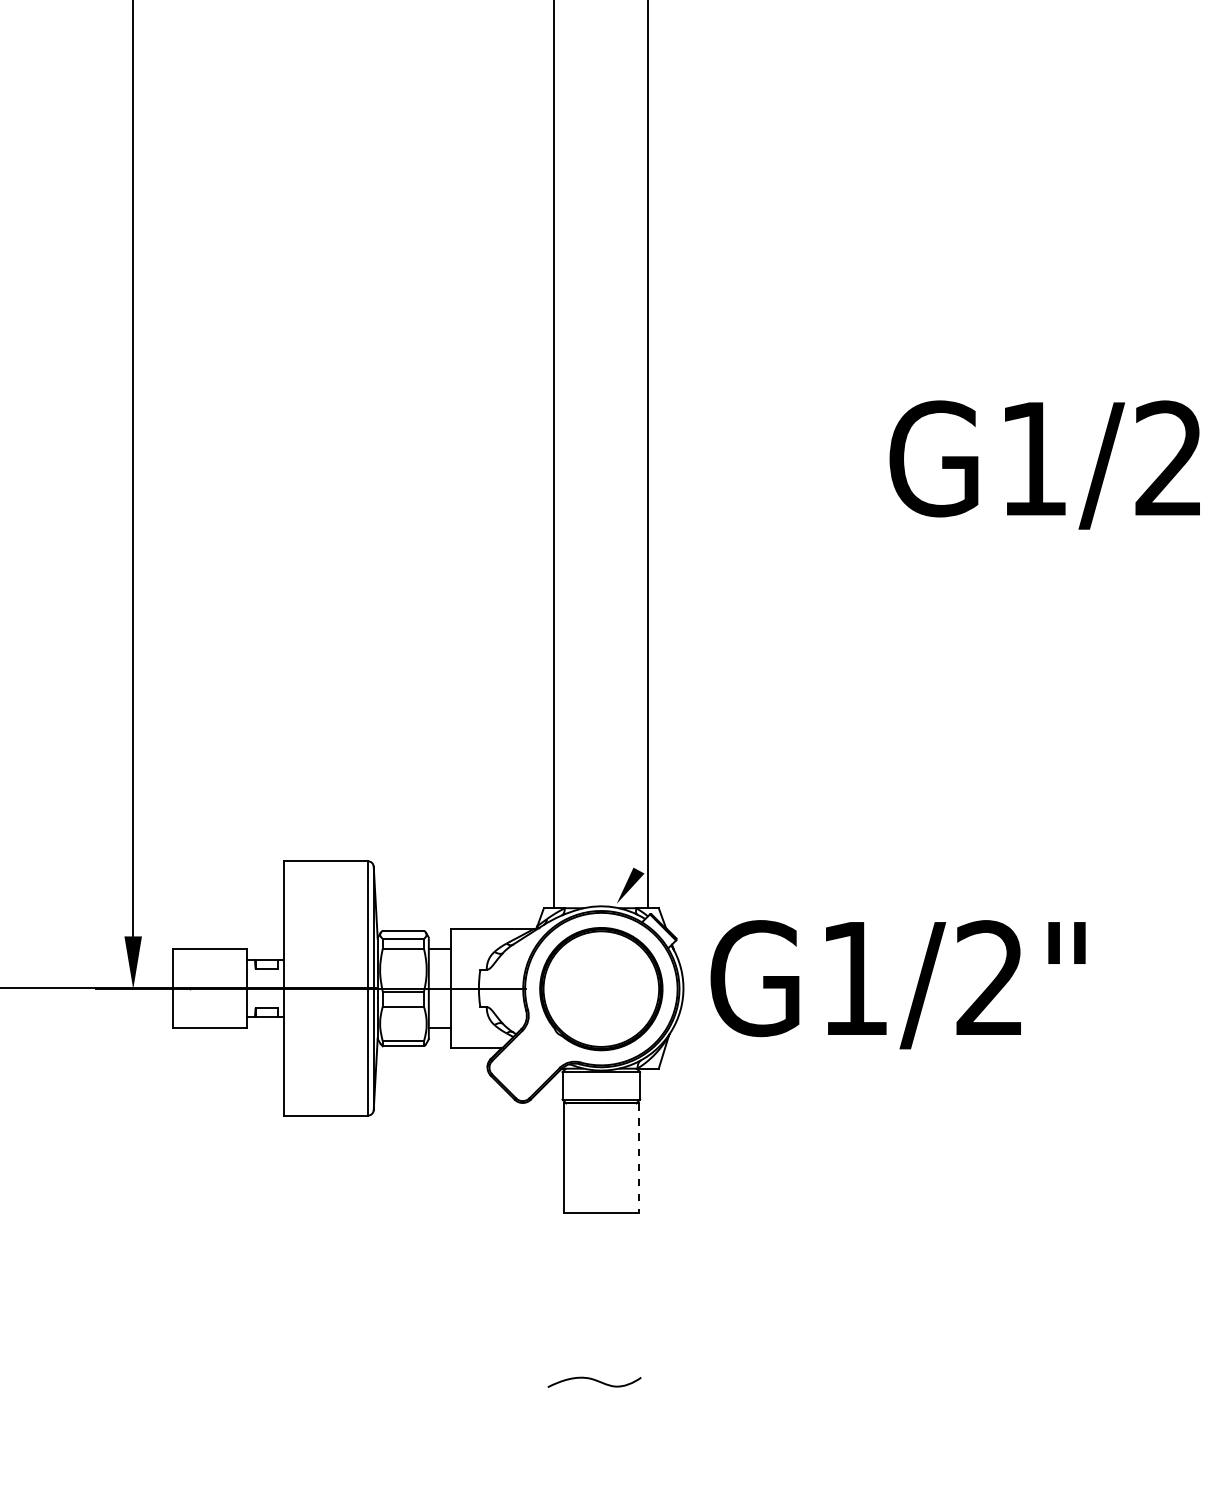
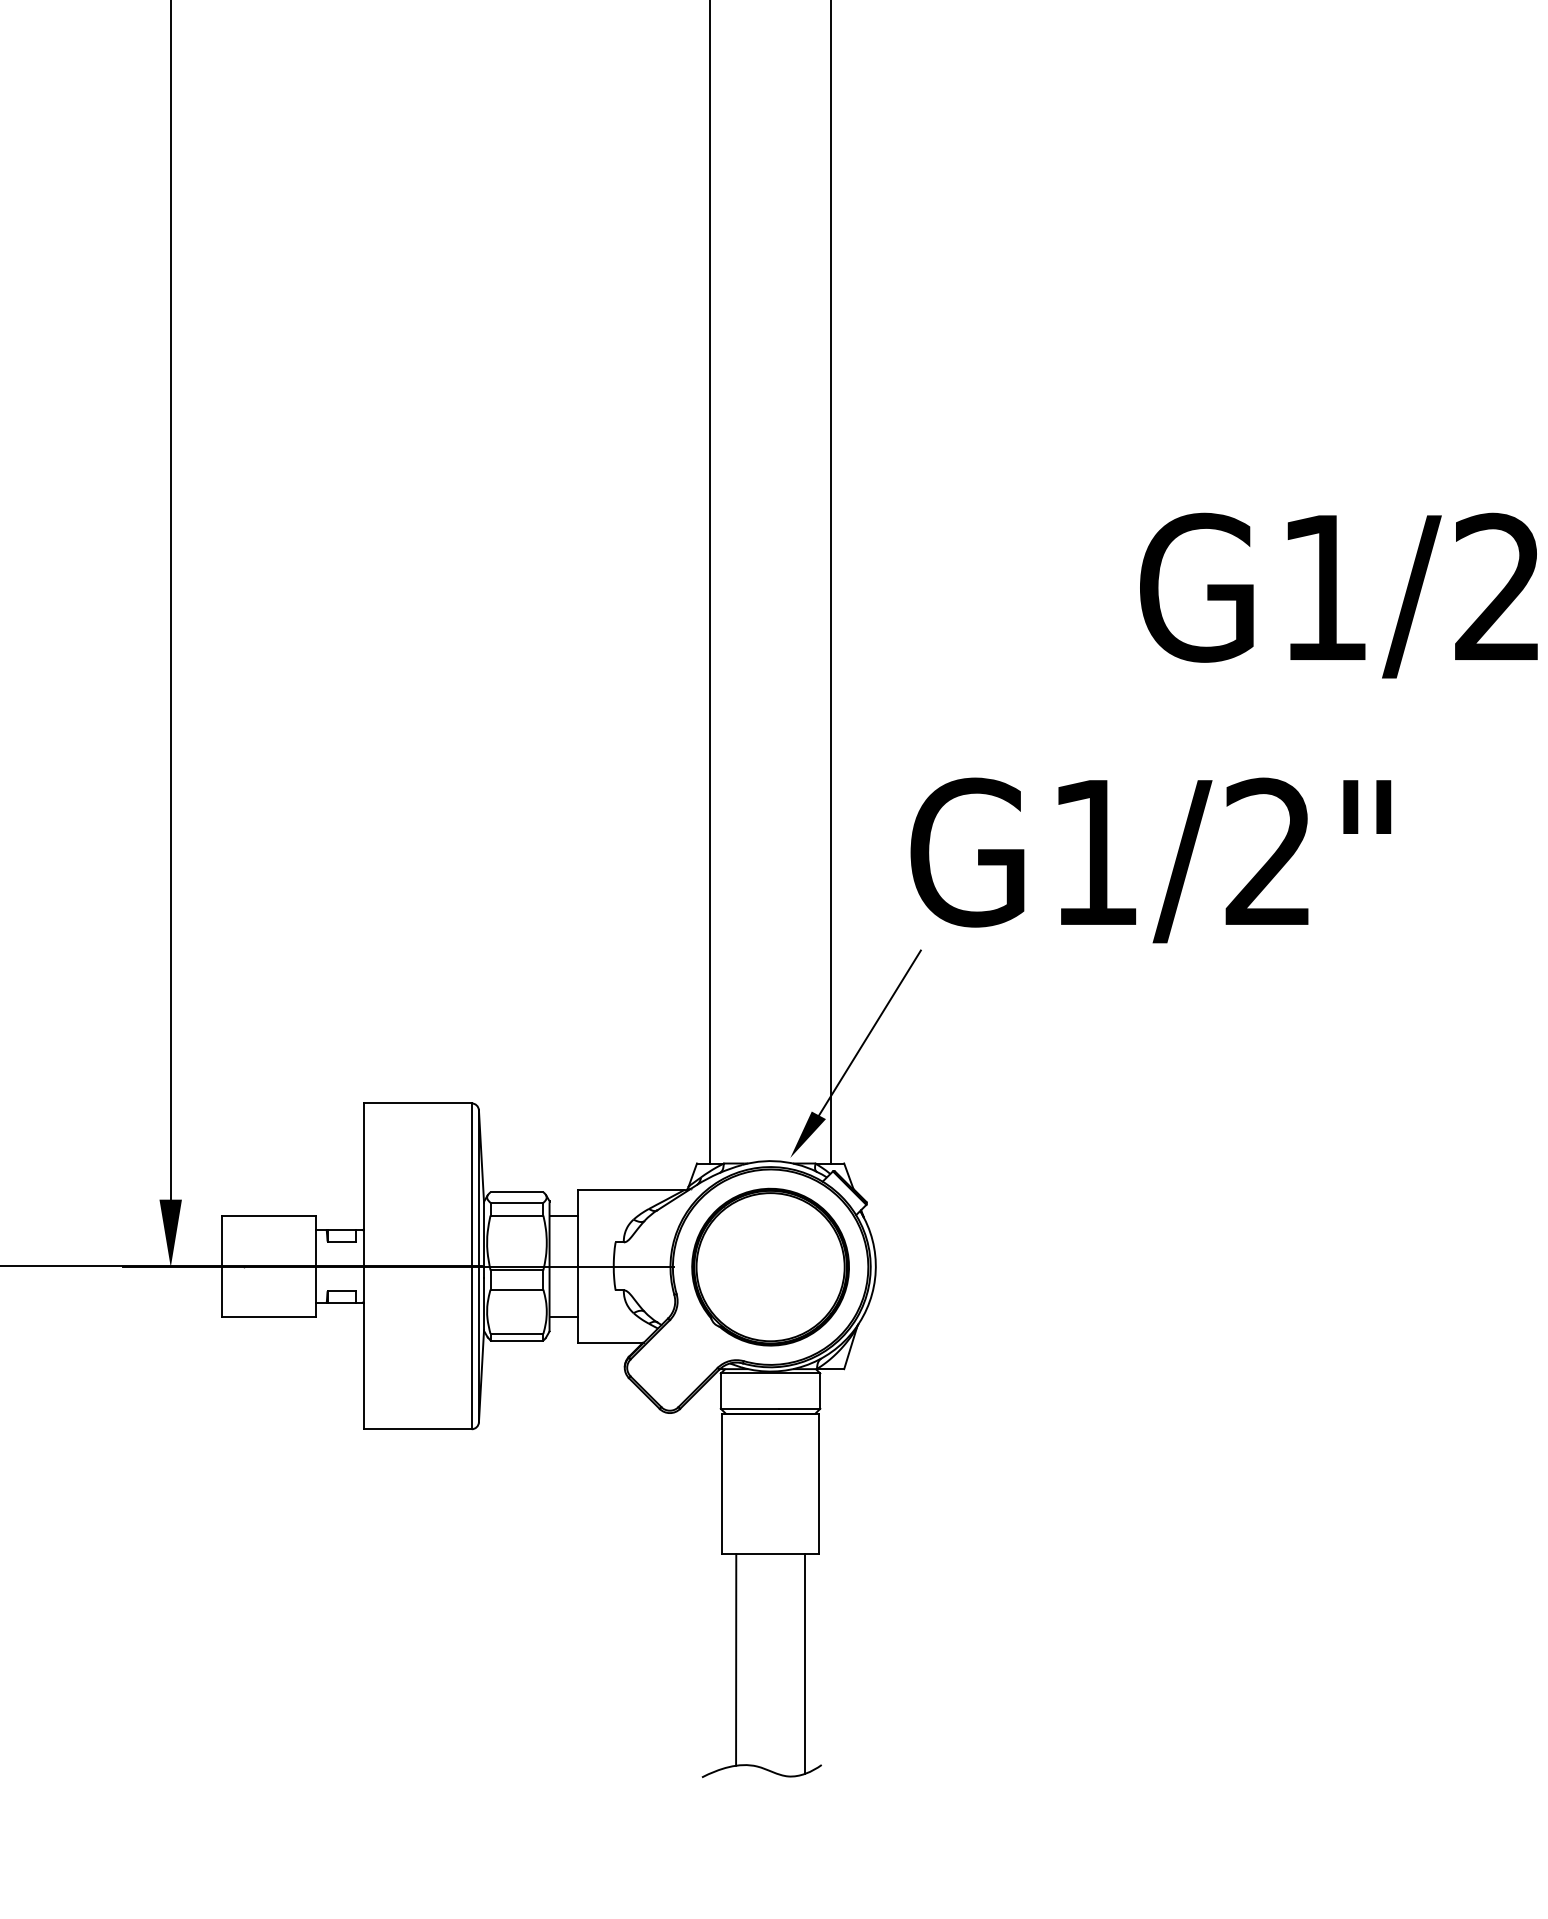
line: (678, 806) -> (869, 1033), added
text: (897, 984) -> (1150, 860), moved
line: (638, 1158) -> (818, 1484), dashed -> solid
line: (574, 1295) -> (736, 1659), added
line: (628, 1298) -> (805, 1663), added

